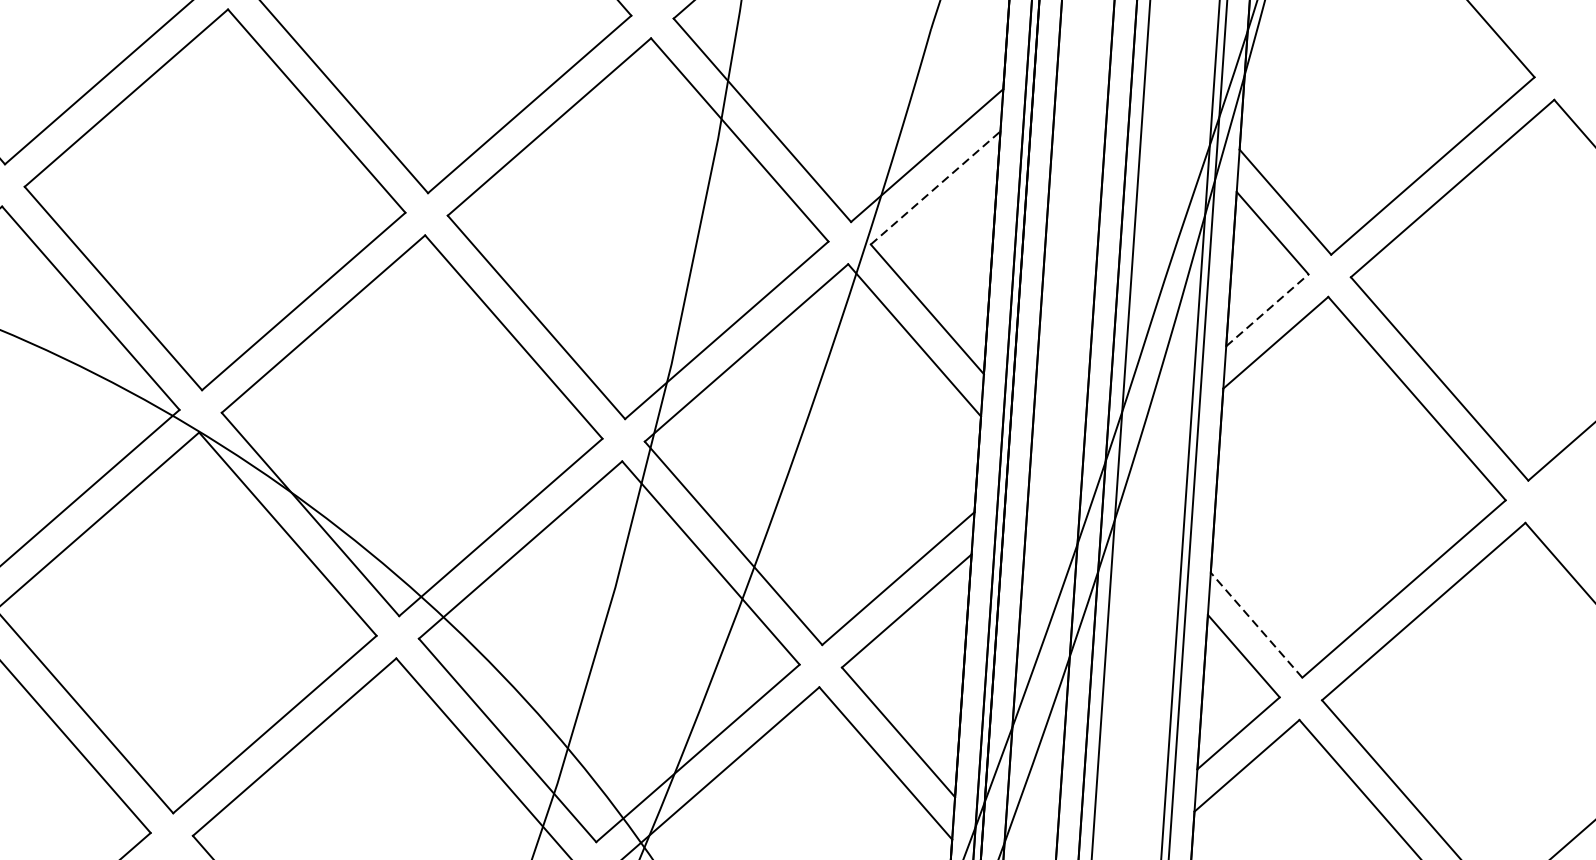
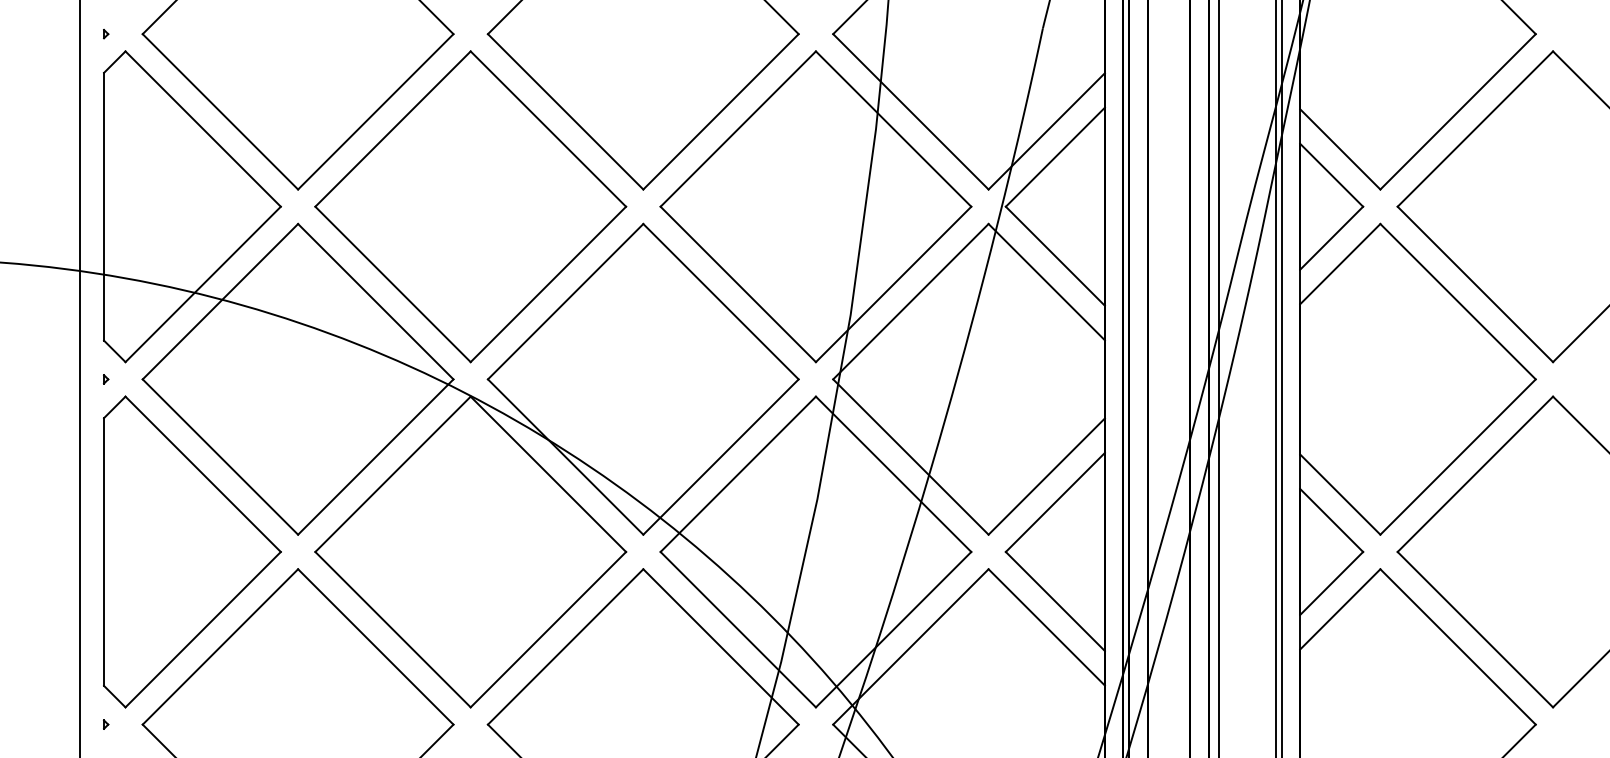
line: (935, 187) -> (1055, 156), dashed -> solid
line: (1267, 310) -> (1331, 238), dashed -> solid
line: (1256, 625) -> (1340, 494), dashed -> solid

